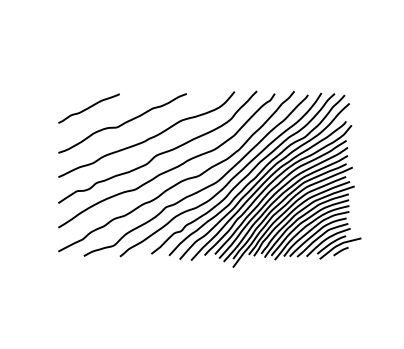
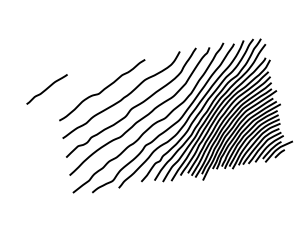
curve: (88, 108) -> (46, 89), moved

